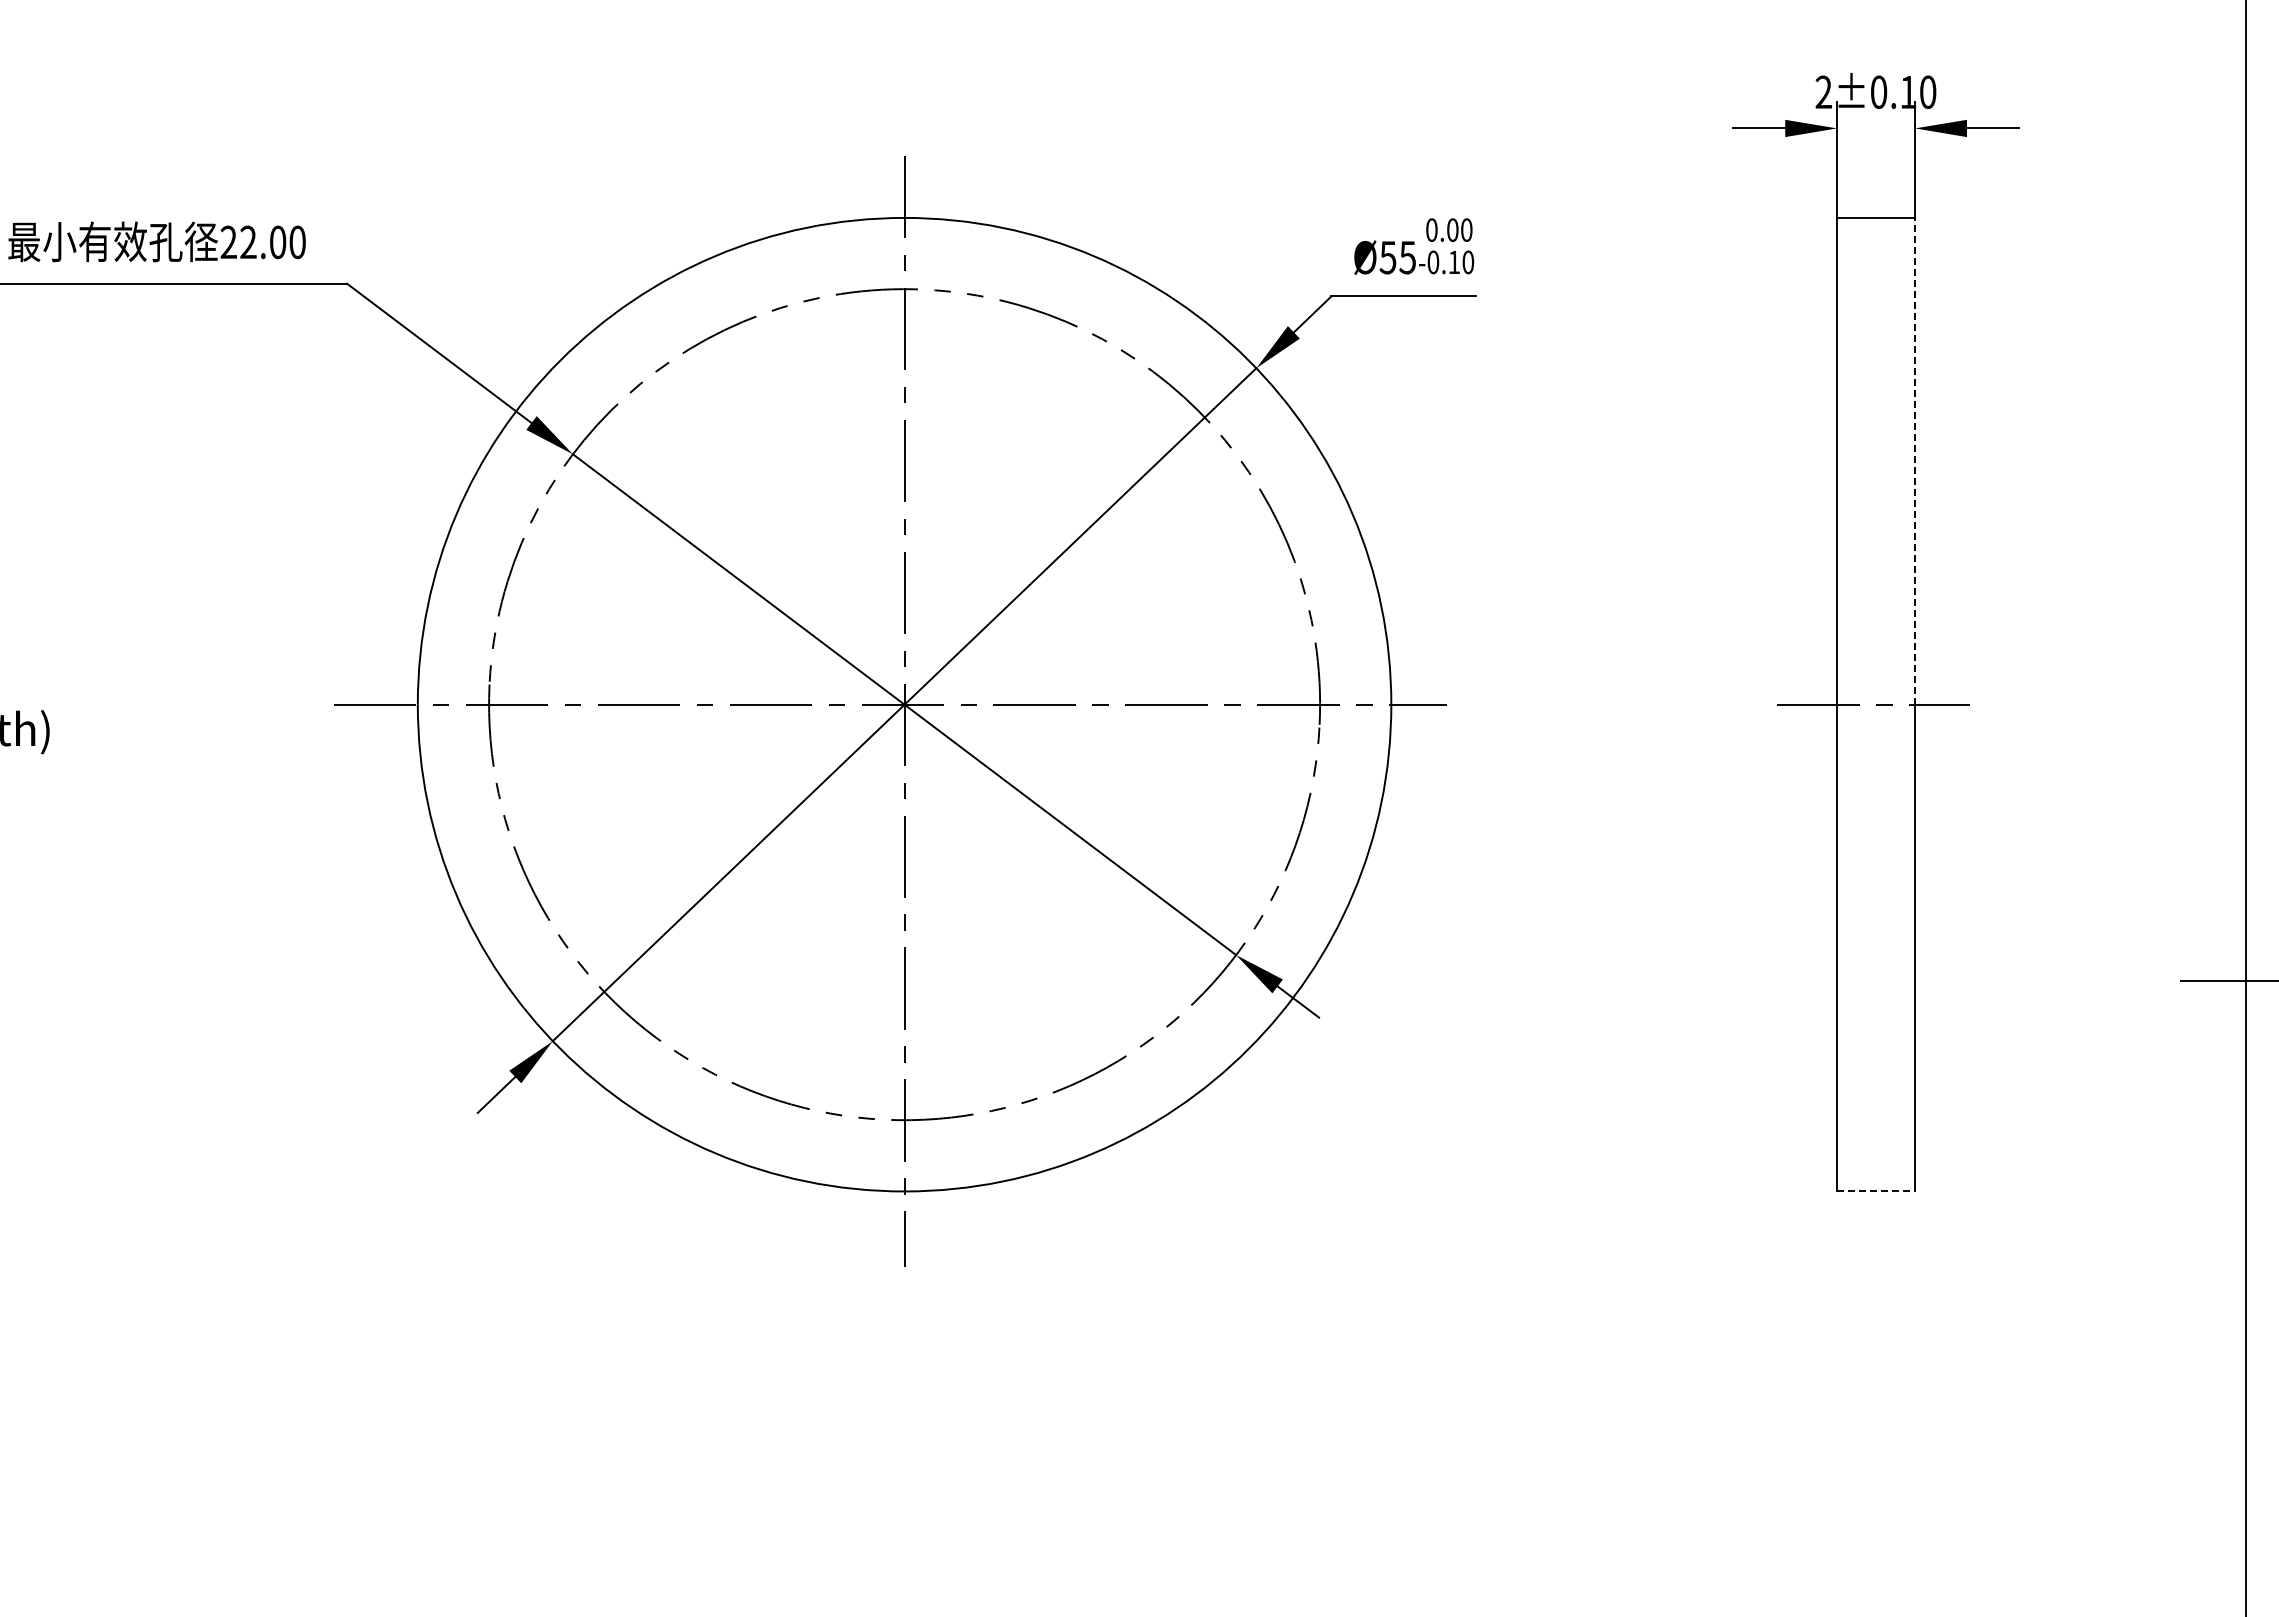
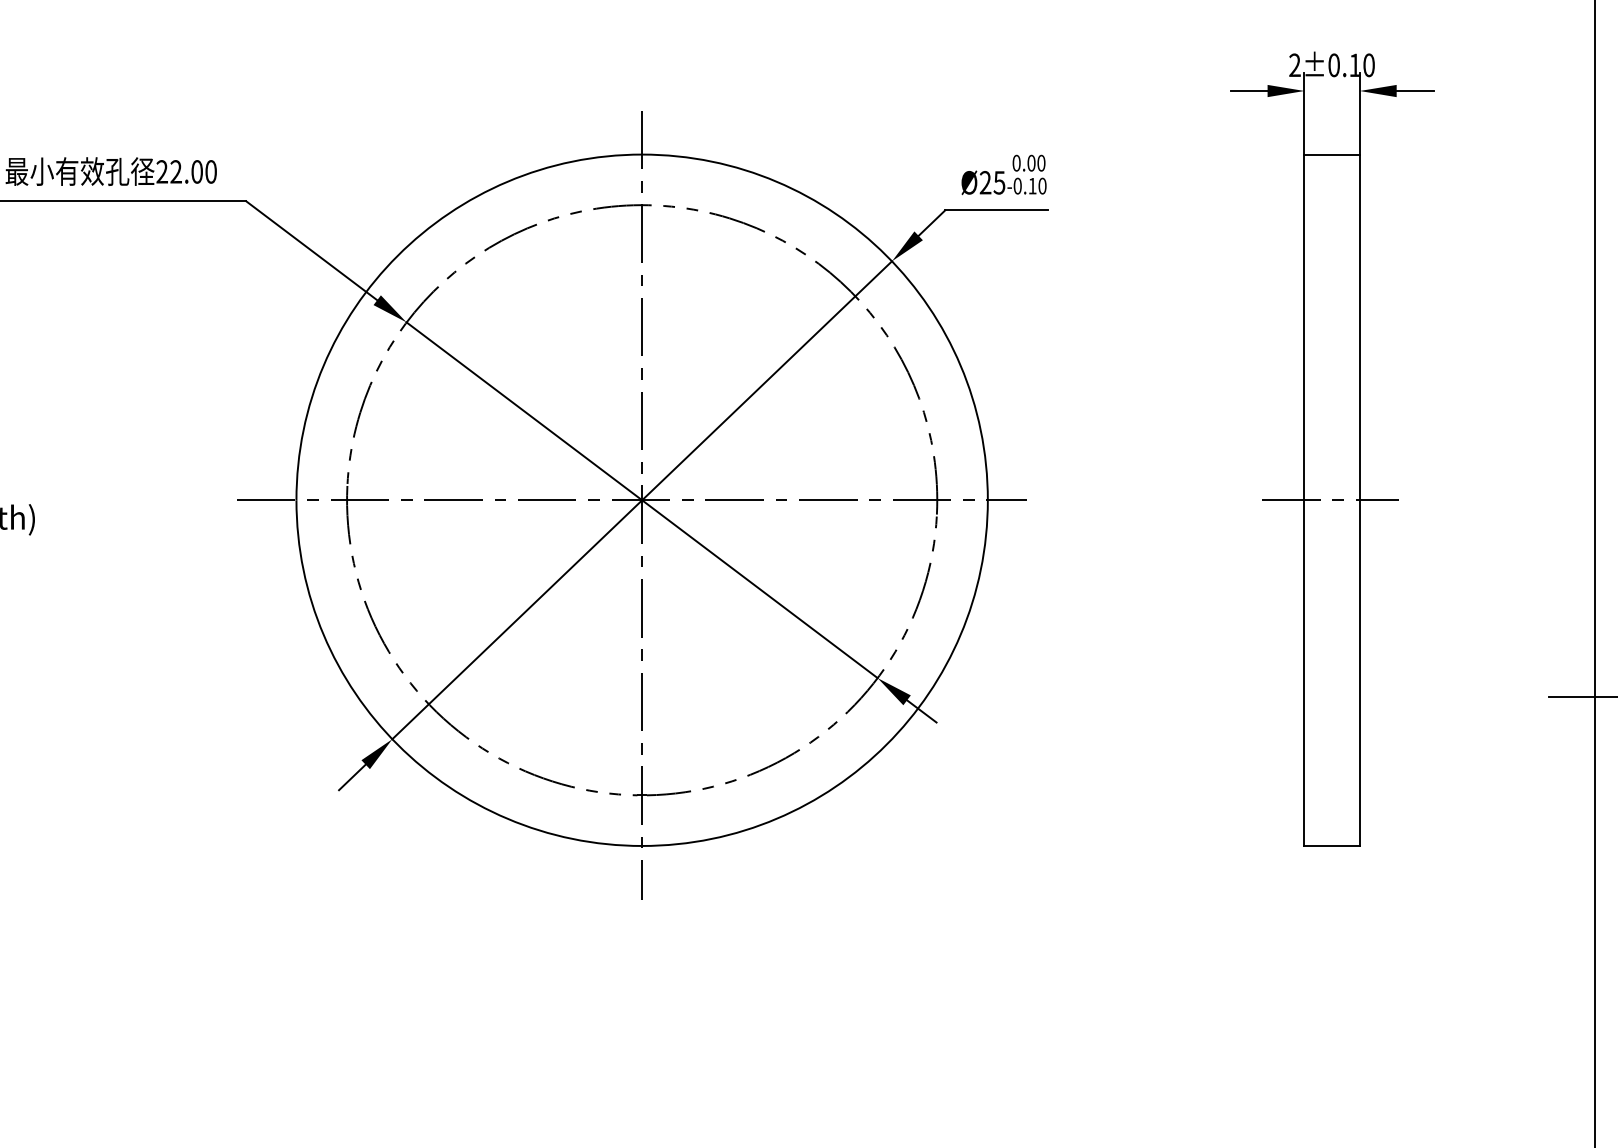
text: (1387, 257) -> (985, 182), Ø55 -> Ø25
line: (1915, 460) -> (1360, 326), dashed -> solid
line: (1876, 1191) -> (1332, 846), dashed -> solid

